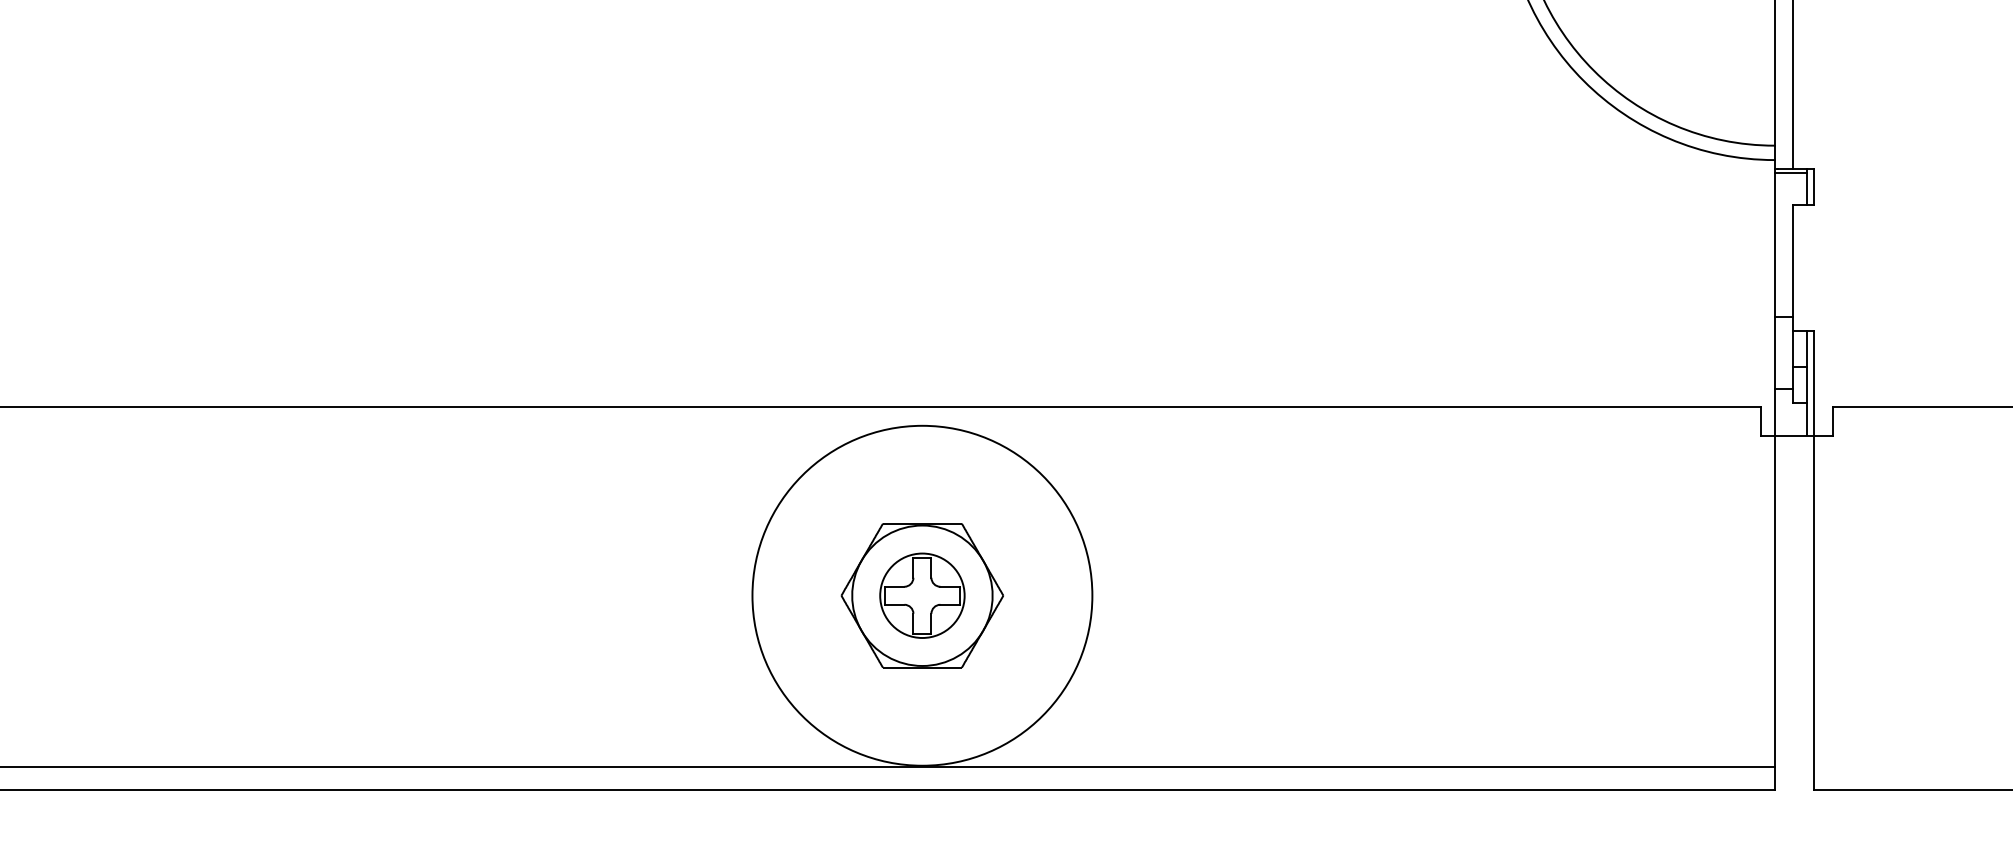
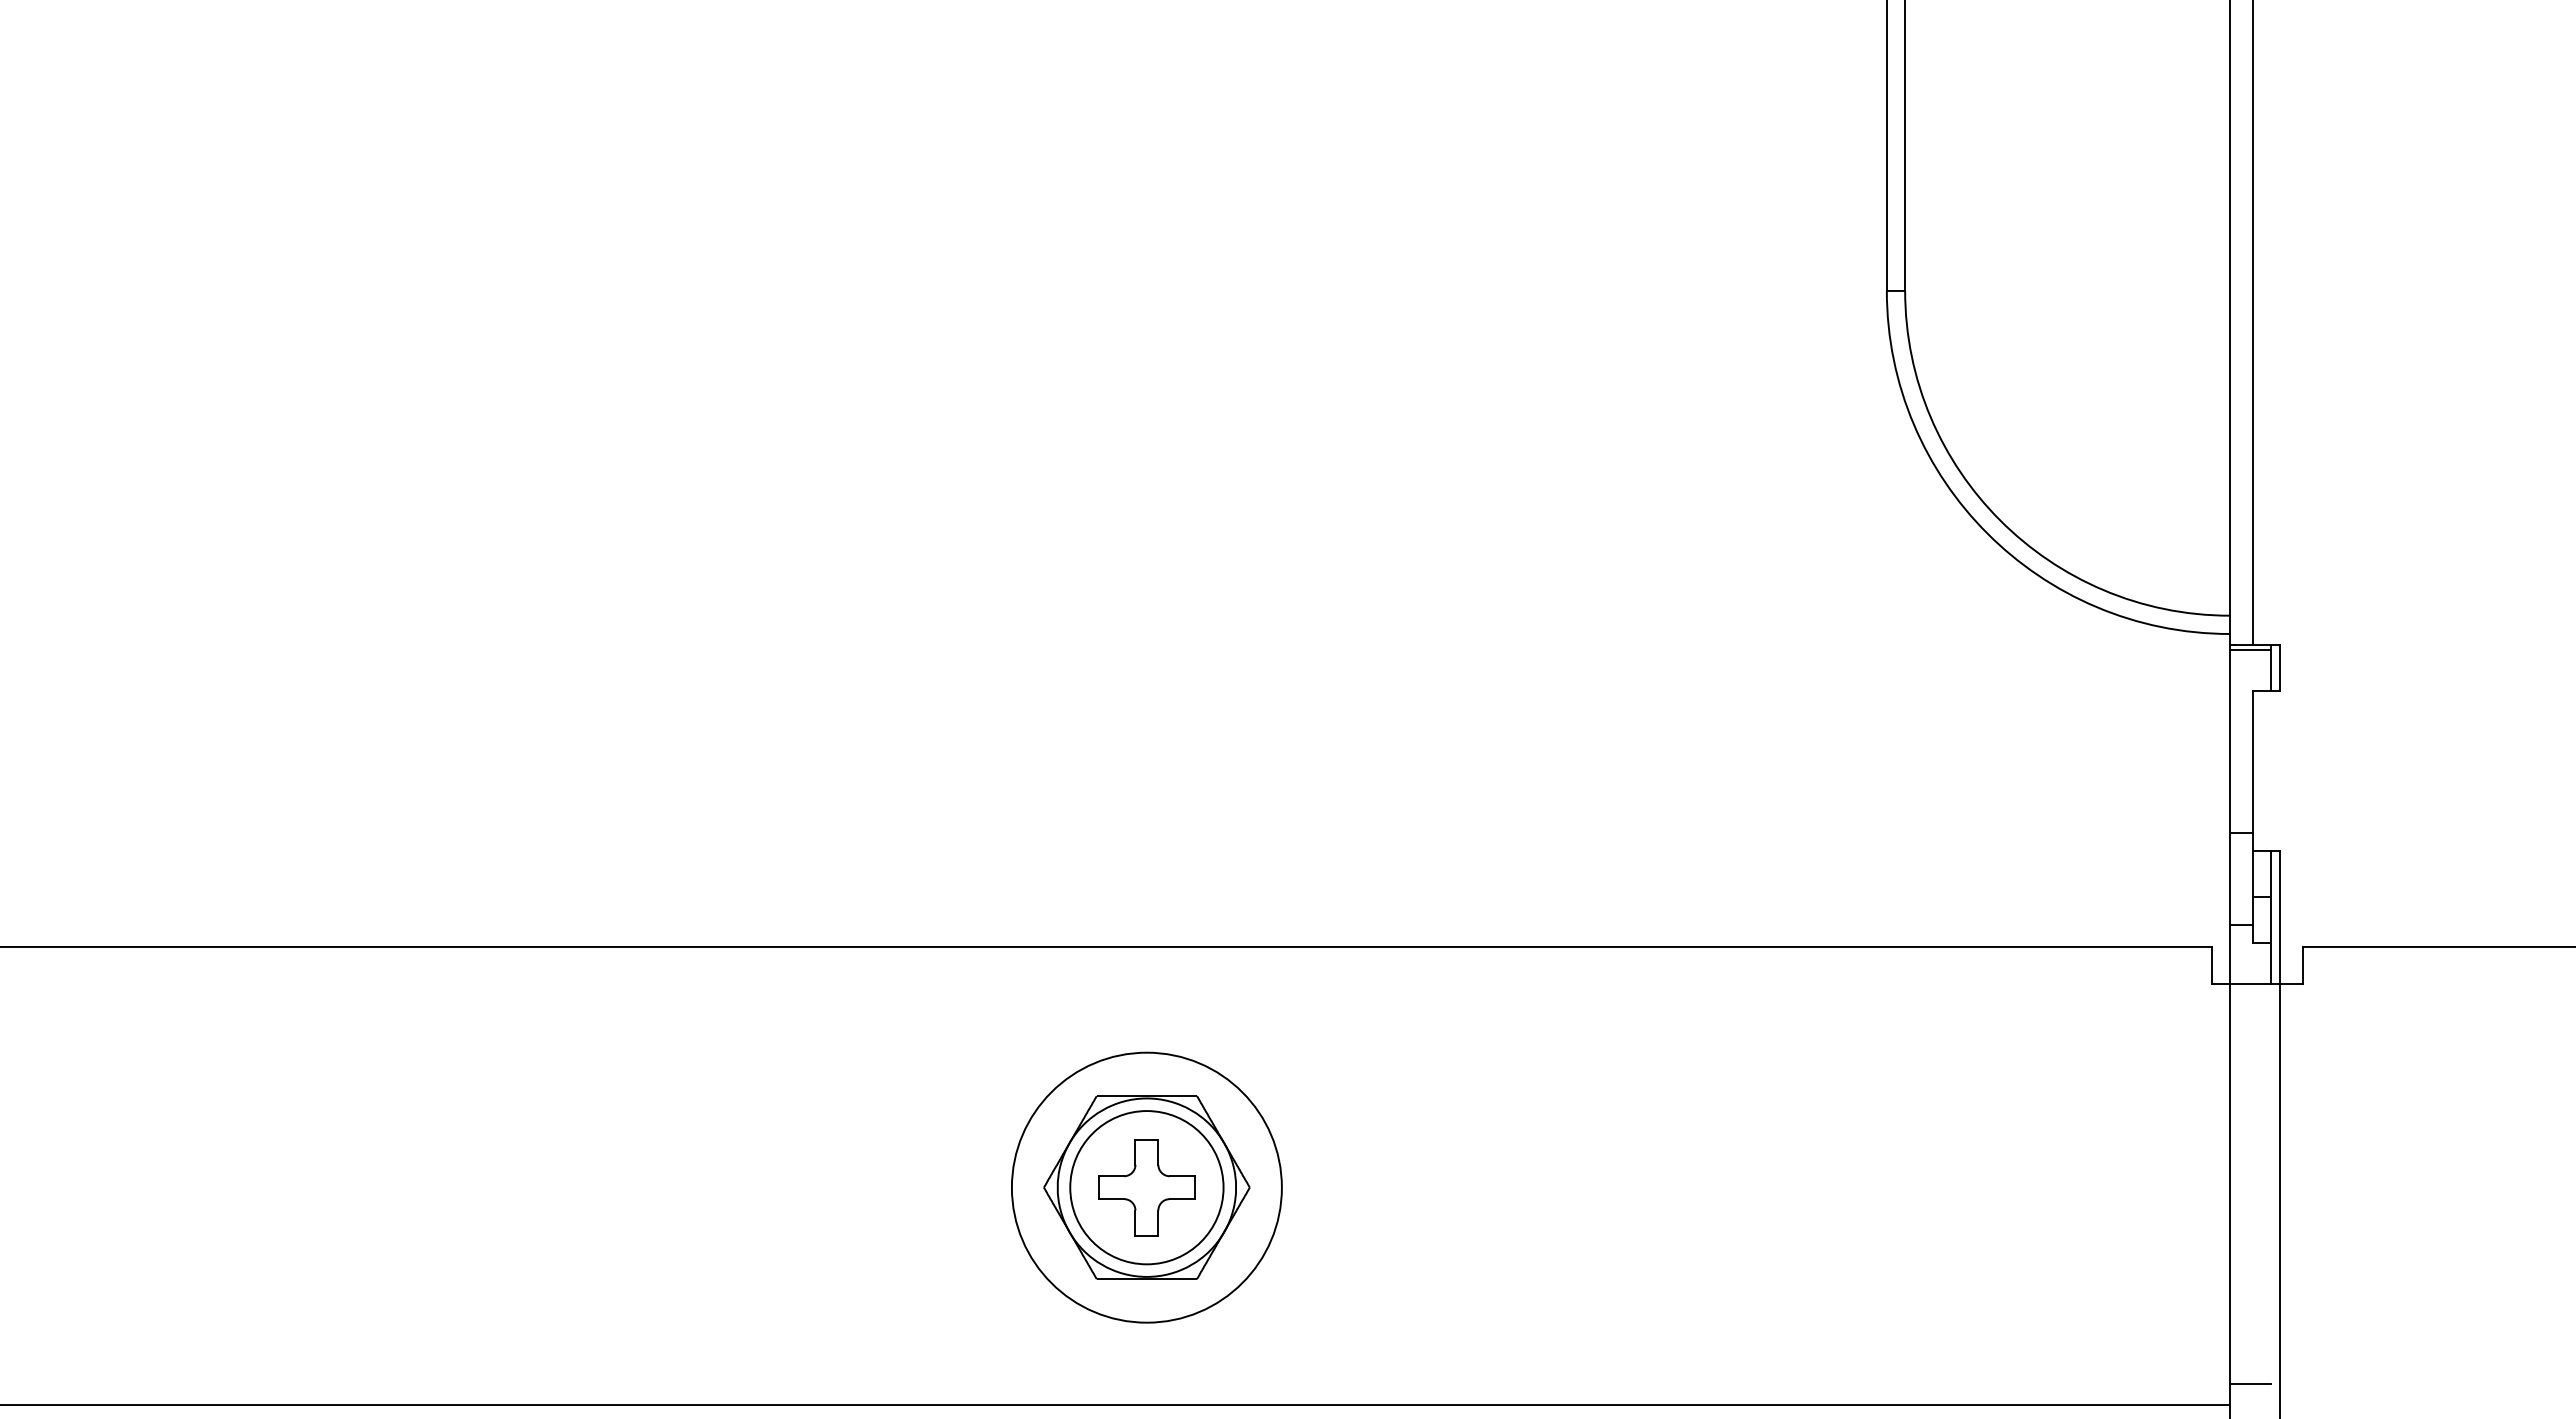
circle: (922, 595) -> (1146, 1187), size x0.62
circle: (922, 595) -> (1146, 1187), size x1.43
line: (1790, 749) -> (2250, 1383), added

